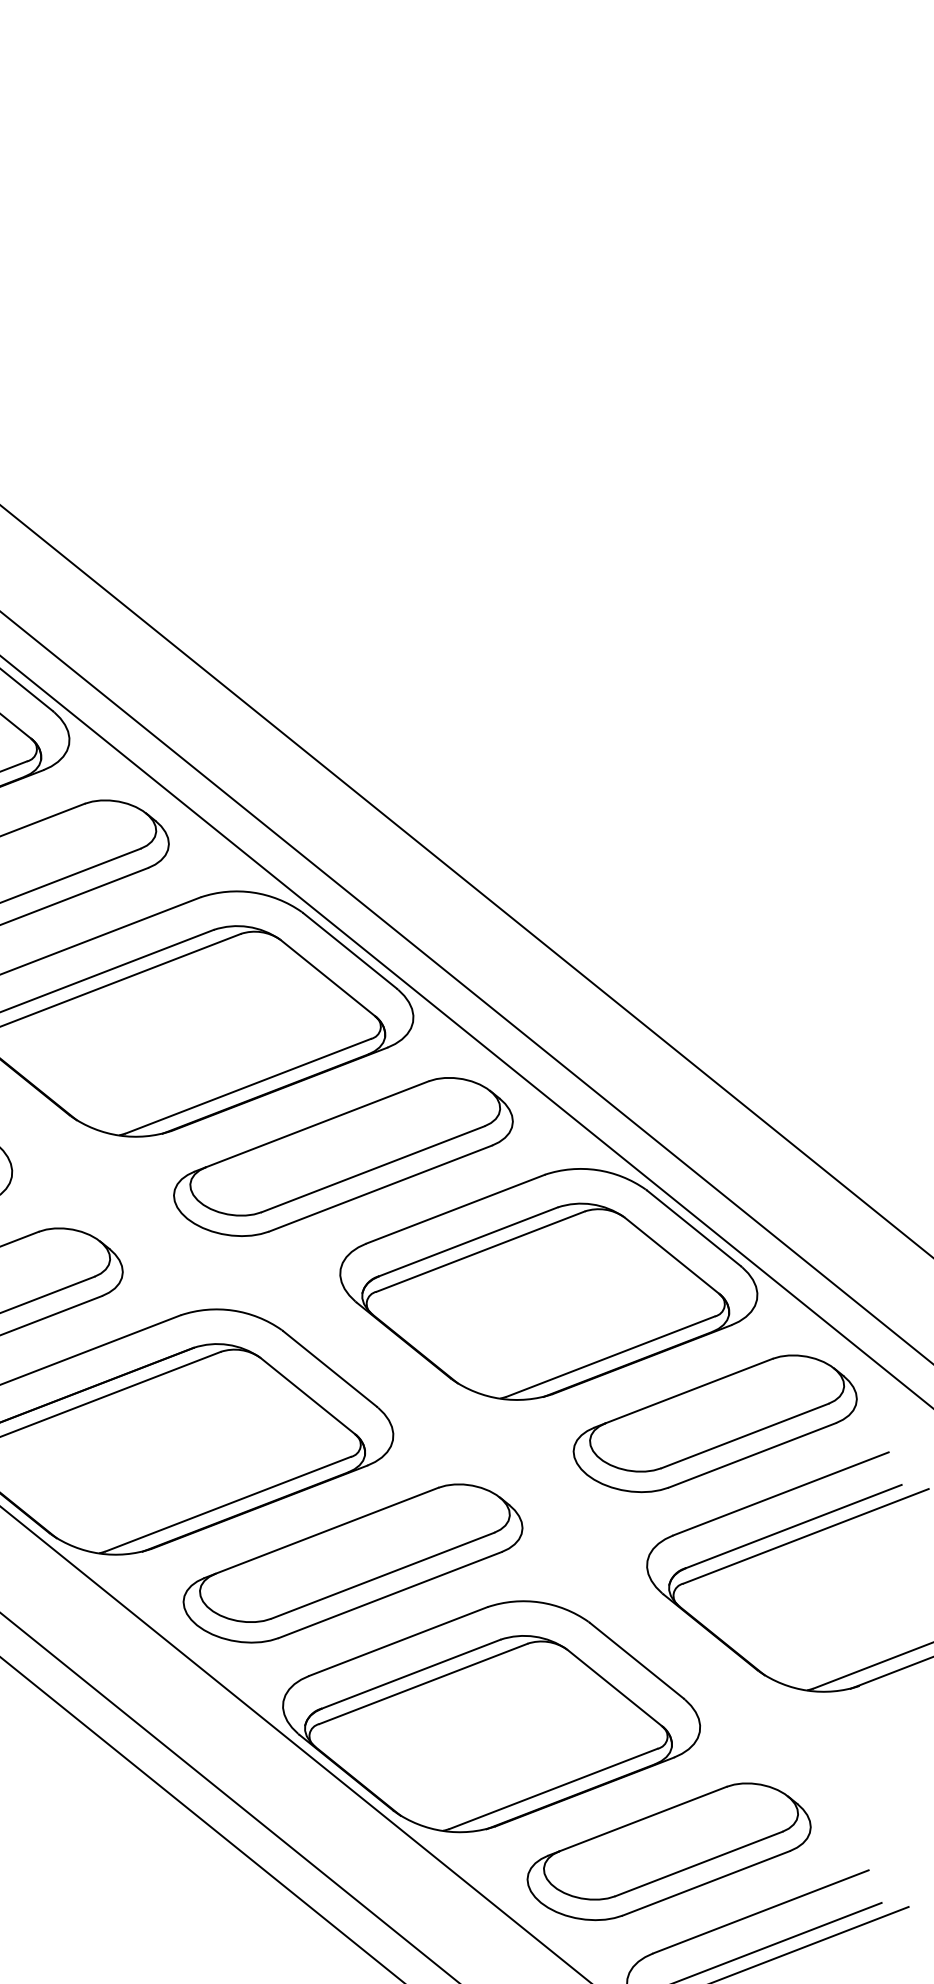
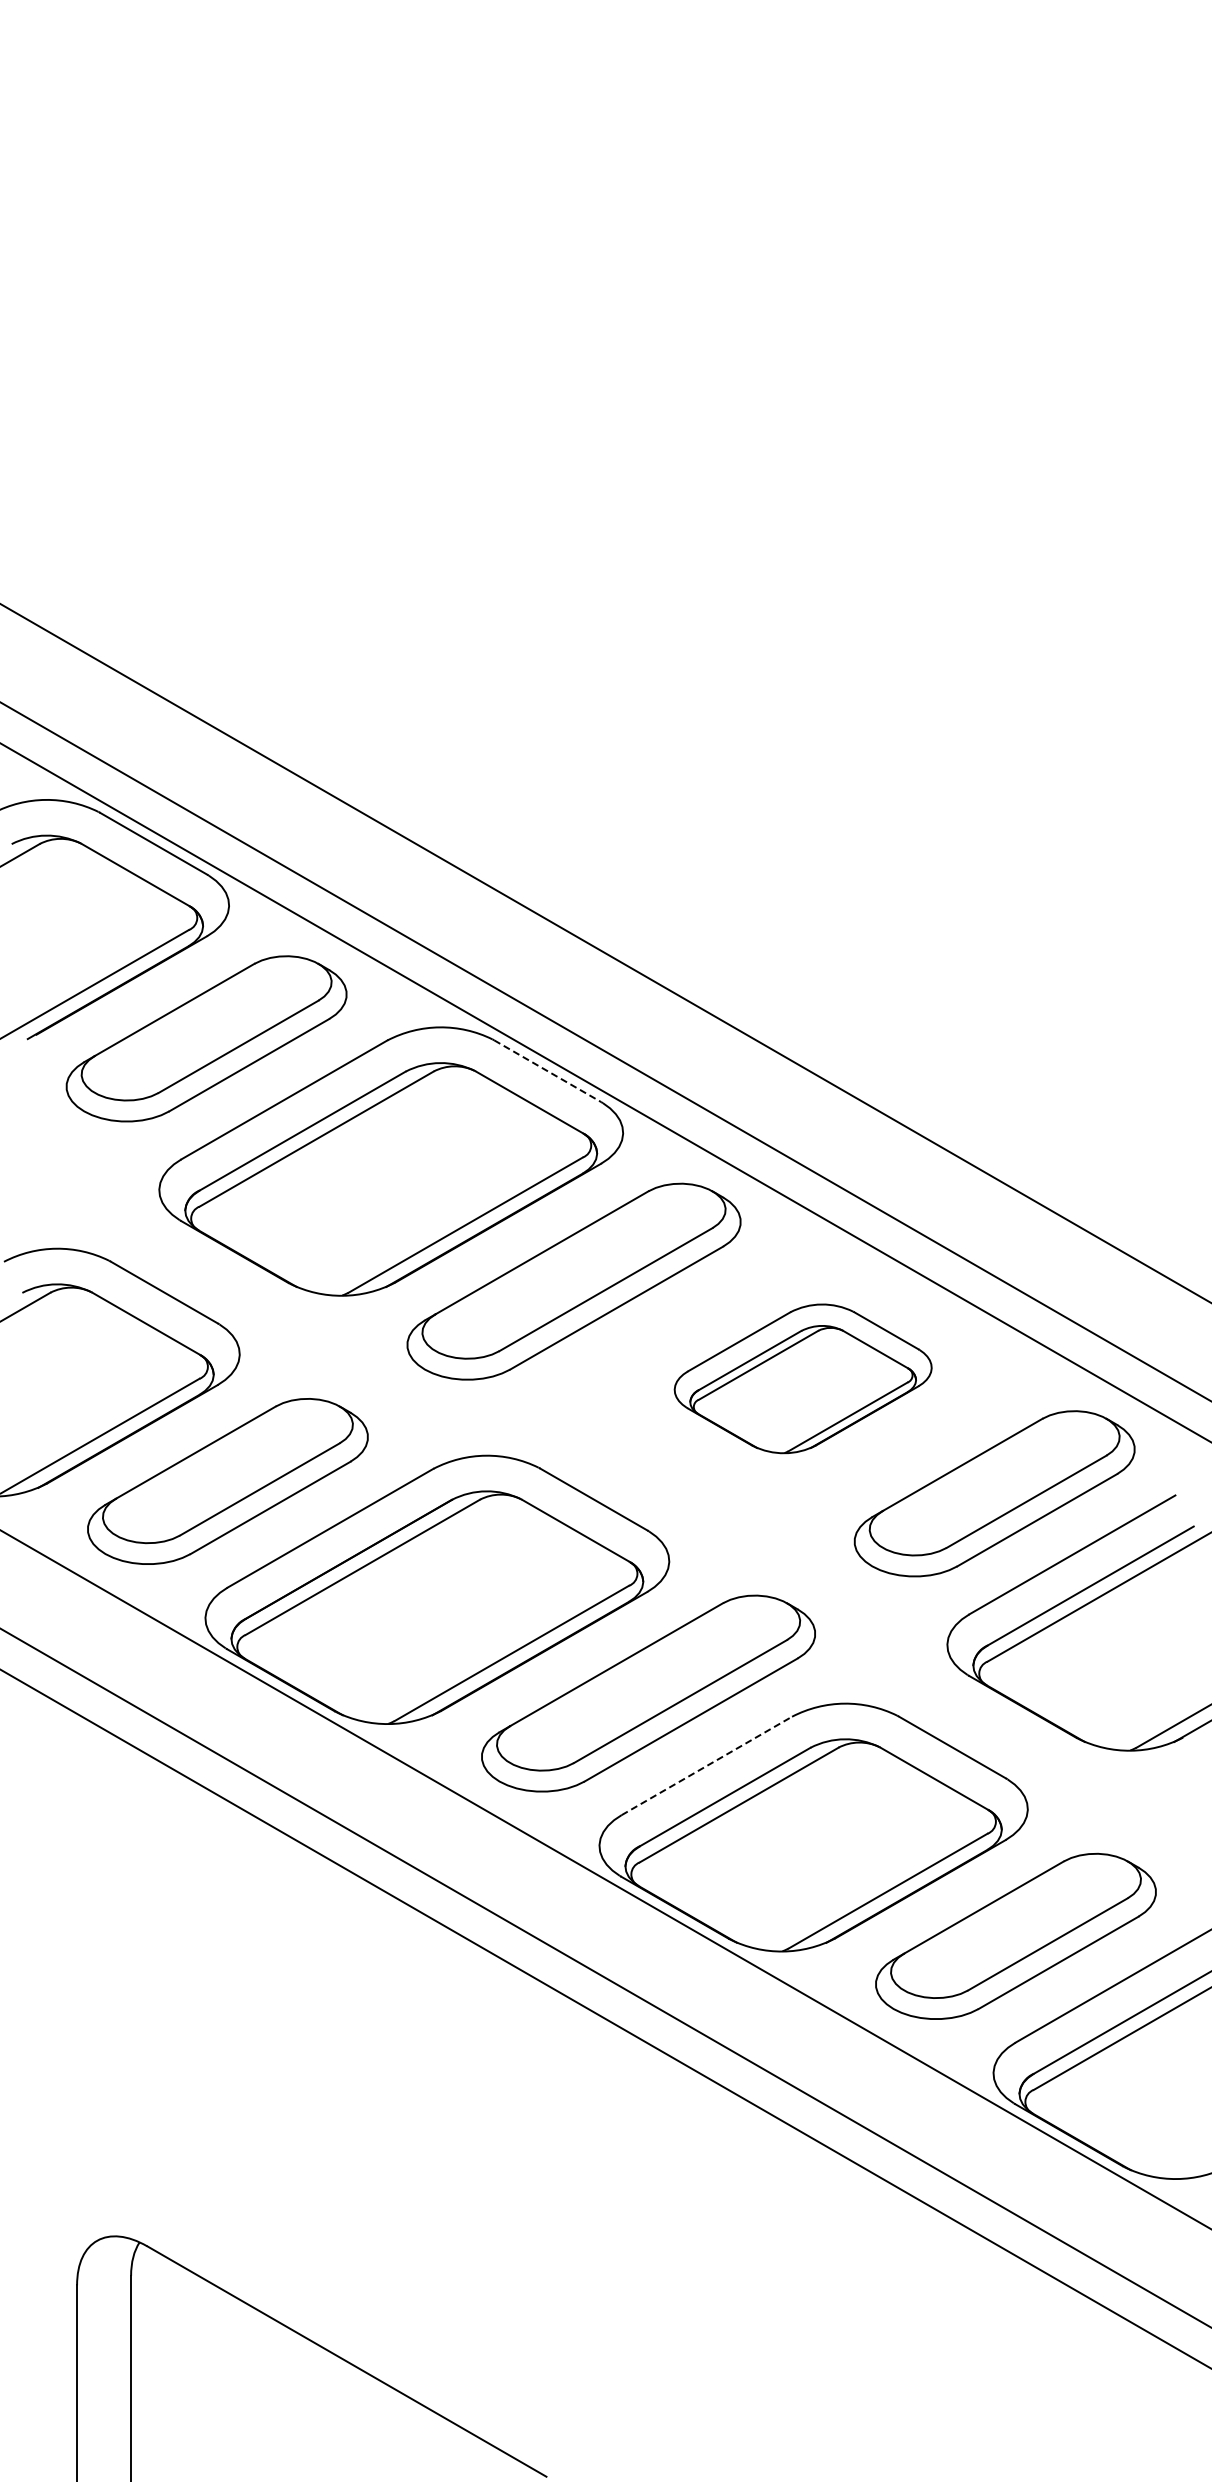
line: (349, 951) -> (547, 1071), solid -> dashed
part: (549, 1284) -> (803, 1378), size x0.6
line: (399, 1641) -> (707, 1765), solid -> dashed

